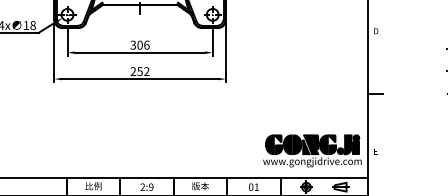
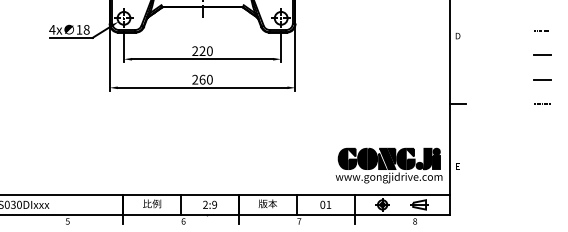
text: (140, 45) -> (202, 51), 306 -> 220
text: (142, 71) -> (205, 79), 252 -> 260

